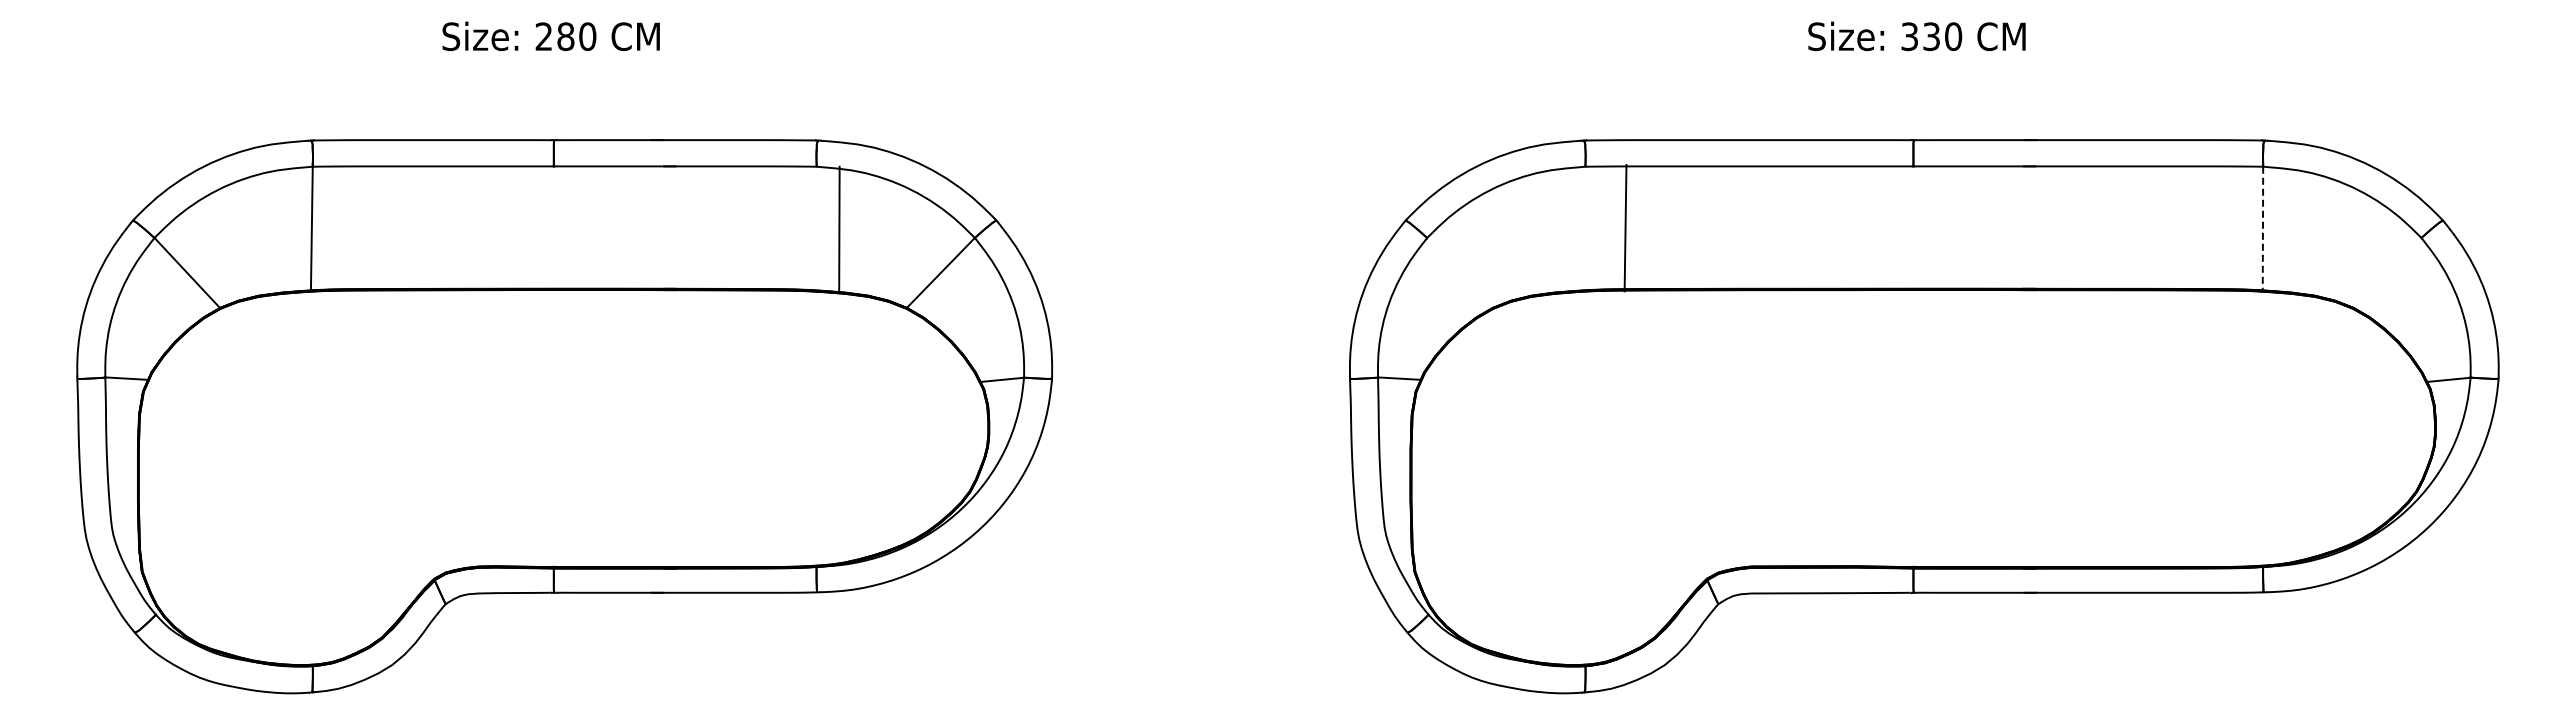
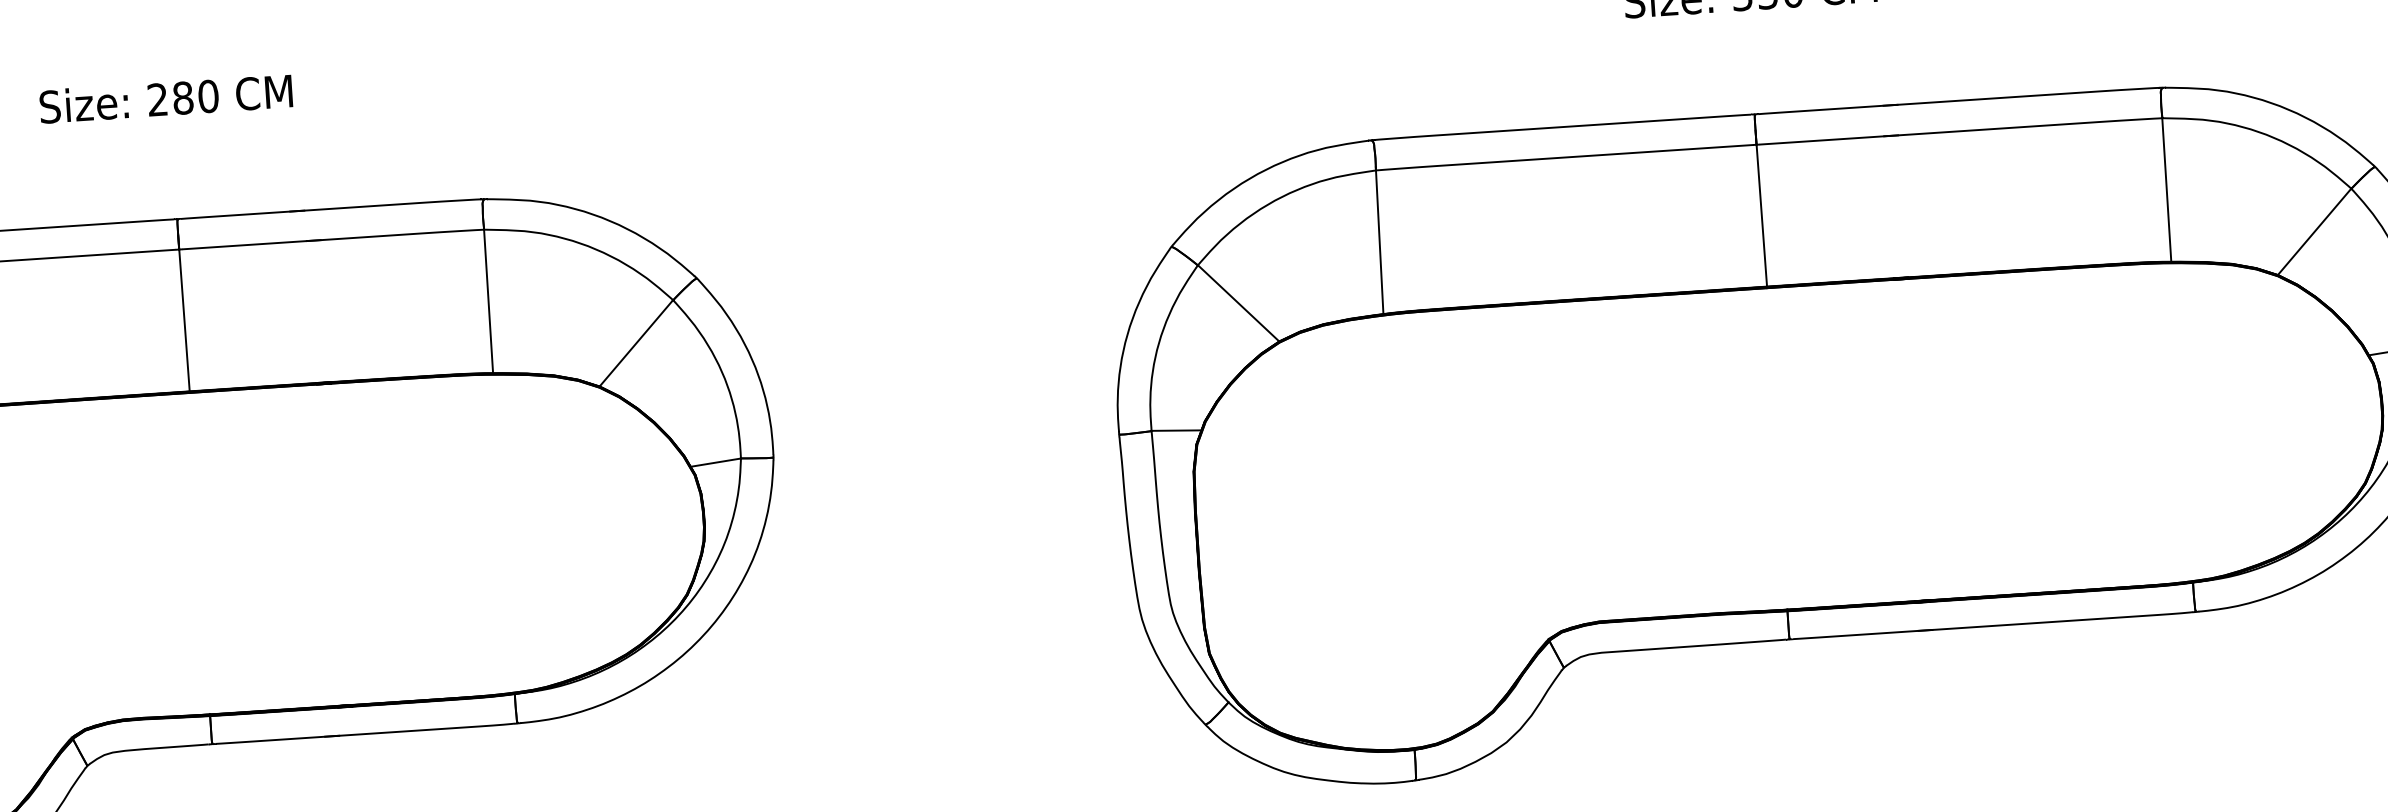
line: (553, 222) -> (183, 314), added
line: (1913, 222) -> (1760, 209), added
line: (839, 228) -> (488, 301), moved
line: (1625, 228) -> (1379, 241), moved
line: (2262, 228) -> (2166, 189), dashed -> solid
line: (2387, 272) -> (2314, 231), added
line: (1459, 273) -> (1238, 304), added

